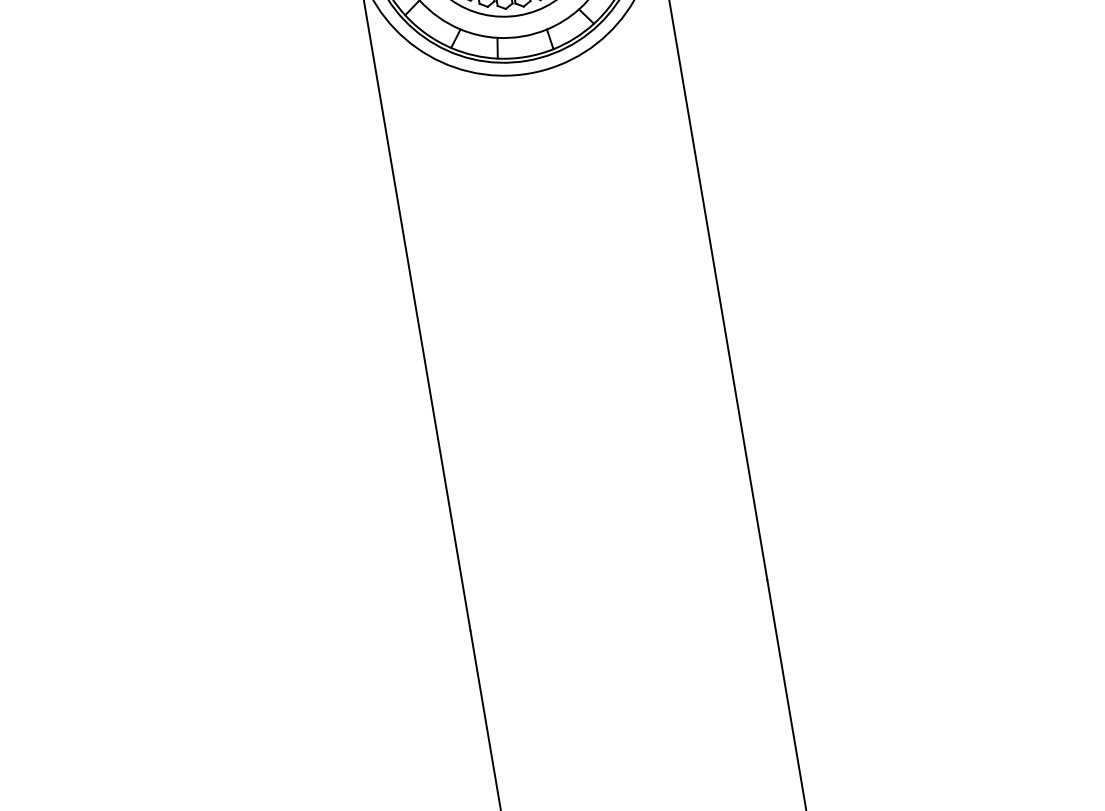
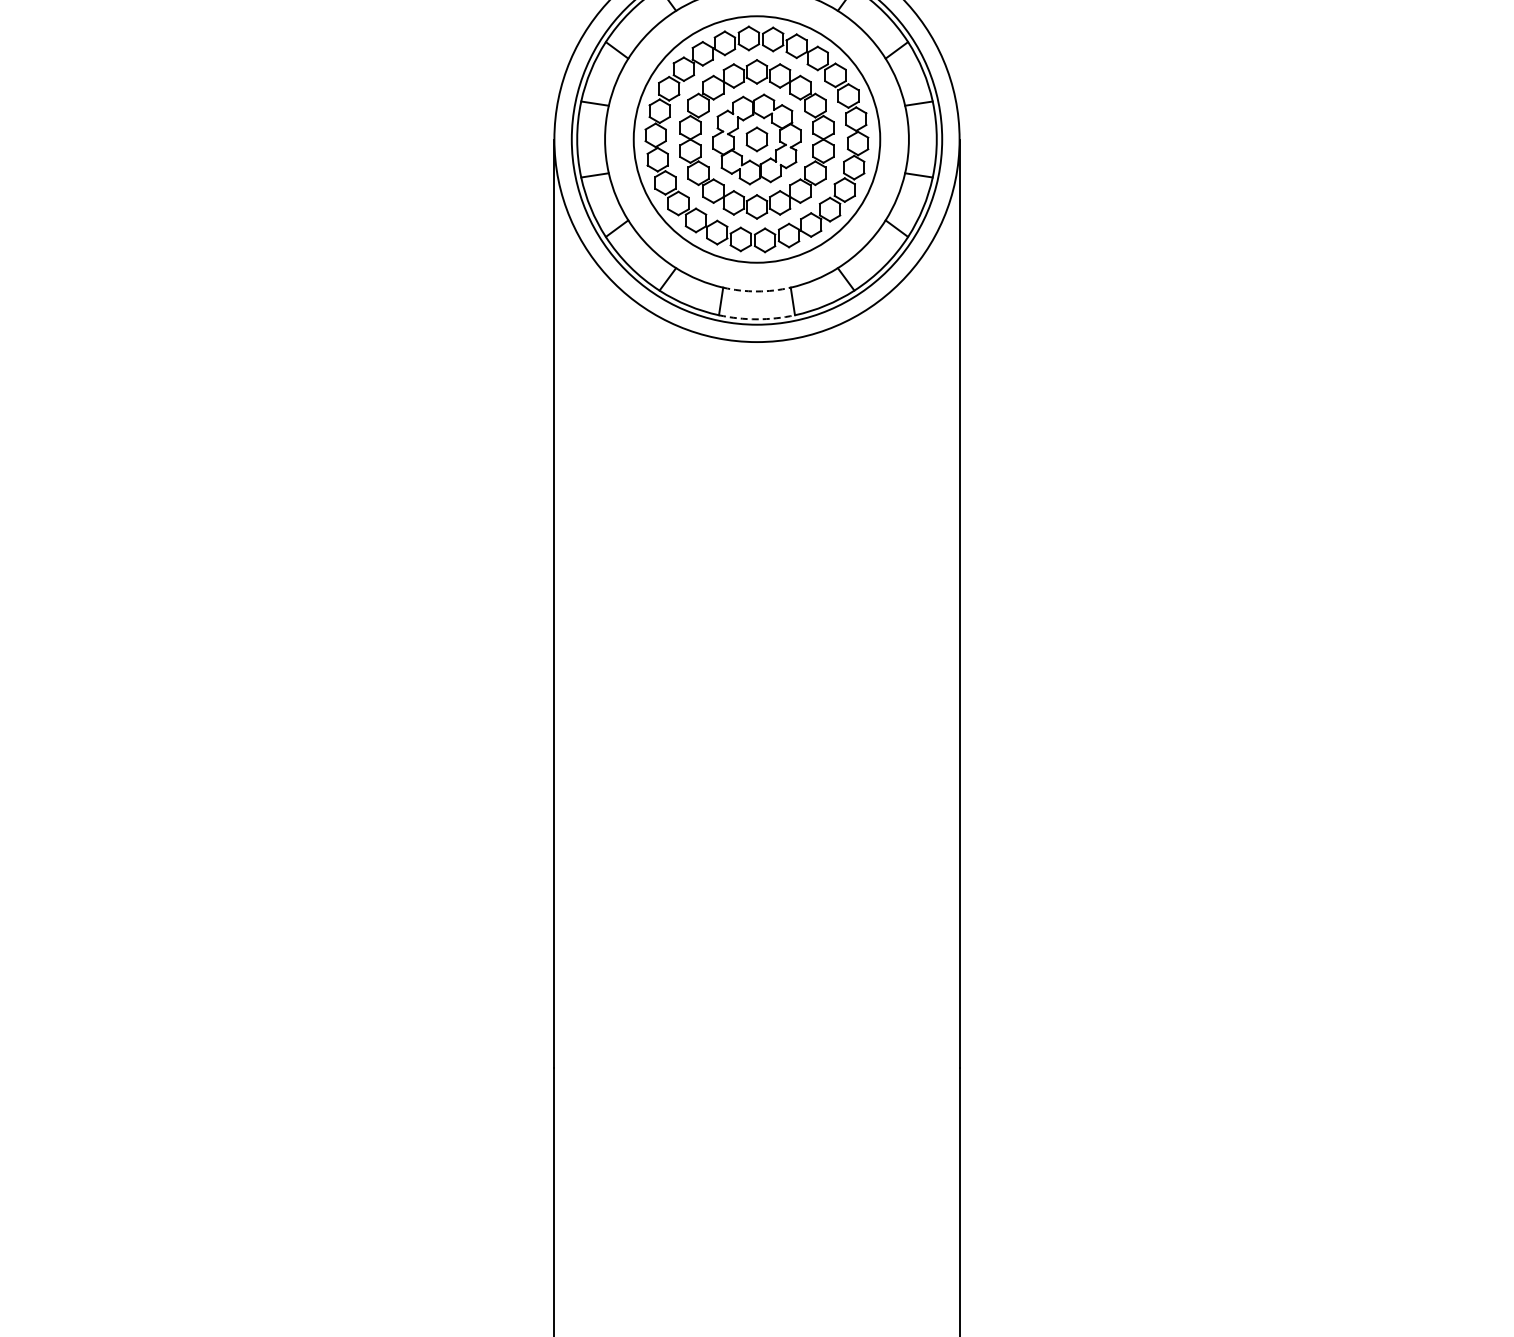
arc: (523, 36) -> (757, 291), solid -> dashed
arc: (526, 56) -> (757, 319), solid -> dashed

